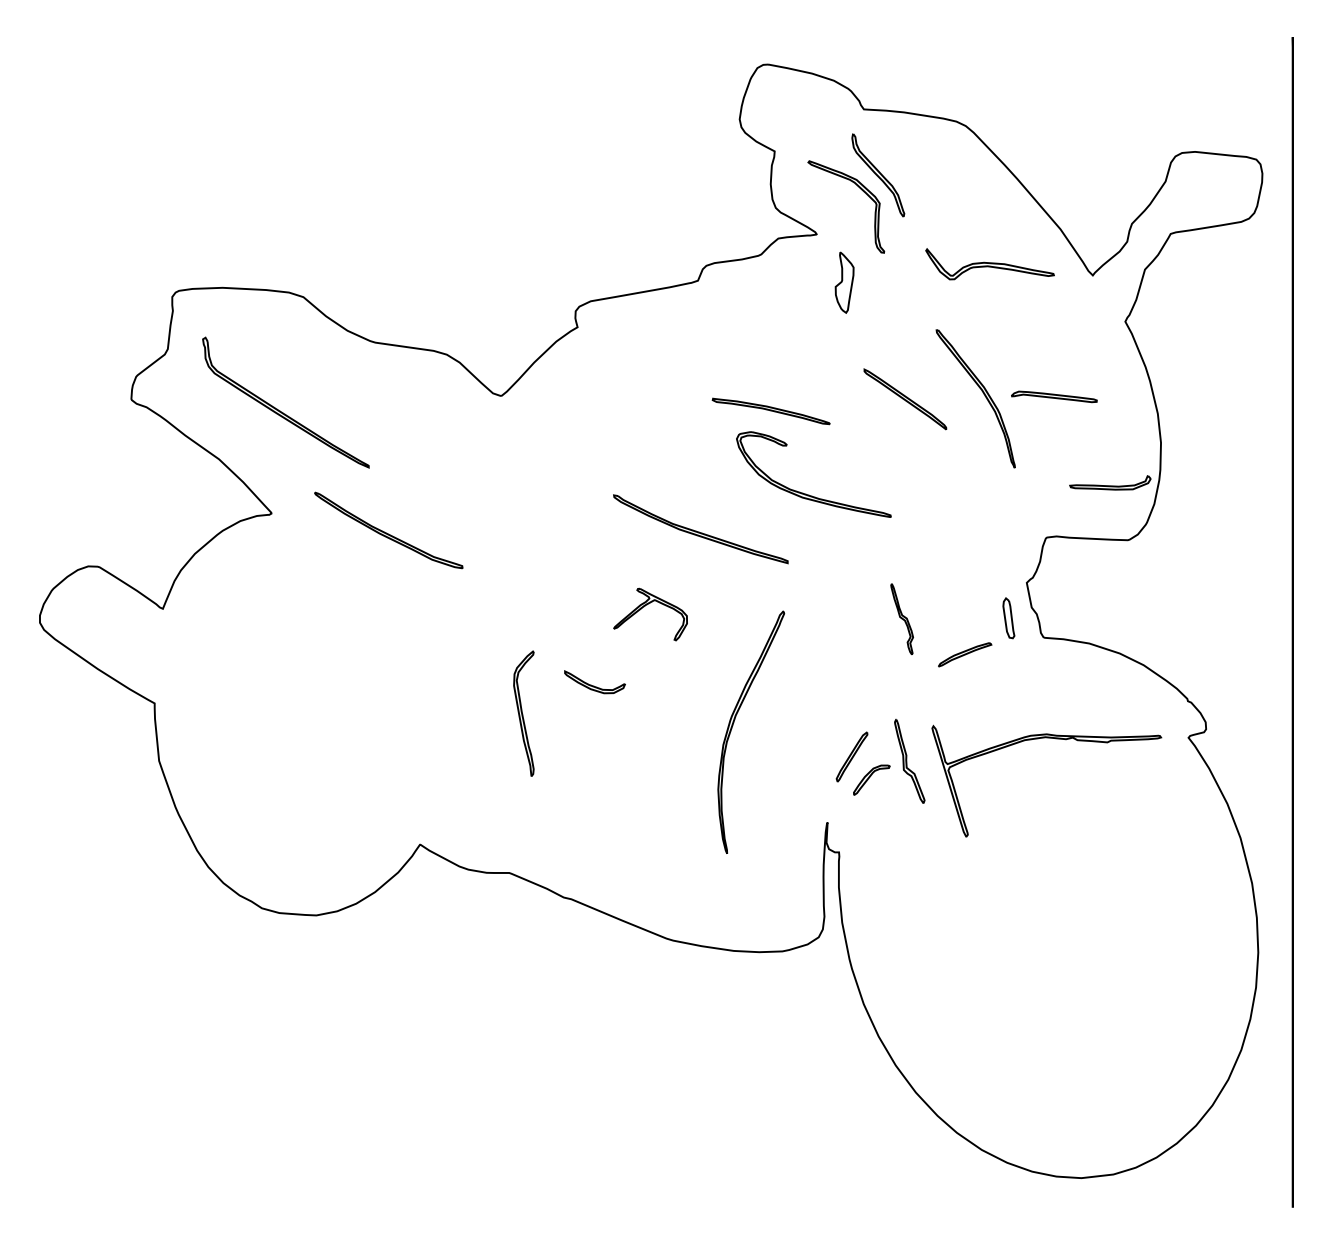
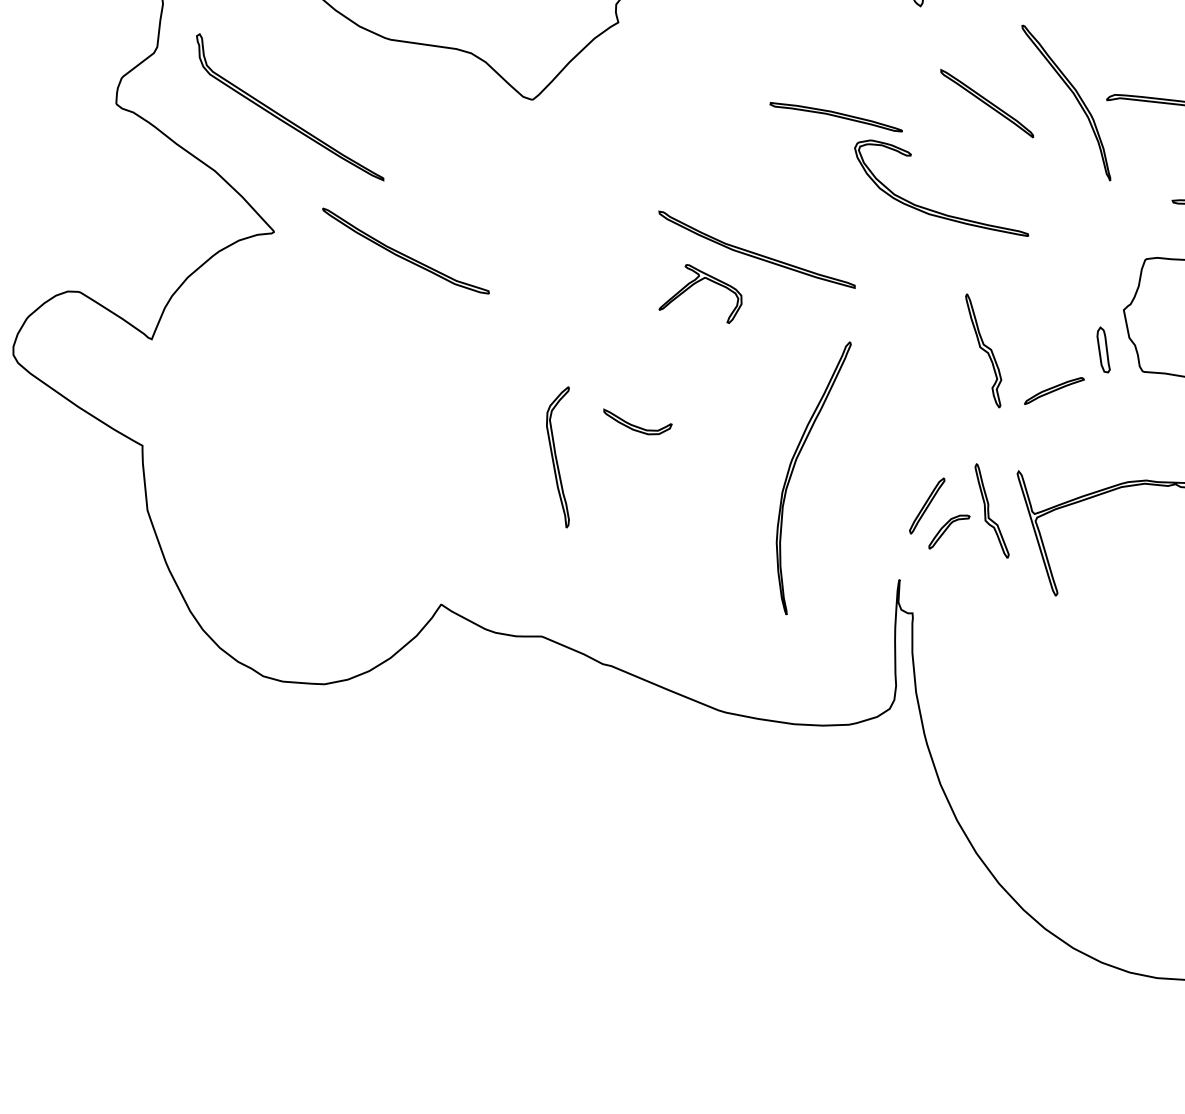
part: (806, 493) -> (933, 209), moved
part: (645, 606) -> (694, 284), moved
part: (901, 619) -> (982, 351), size x1.43

